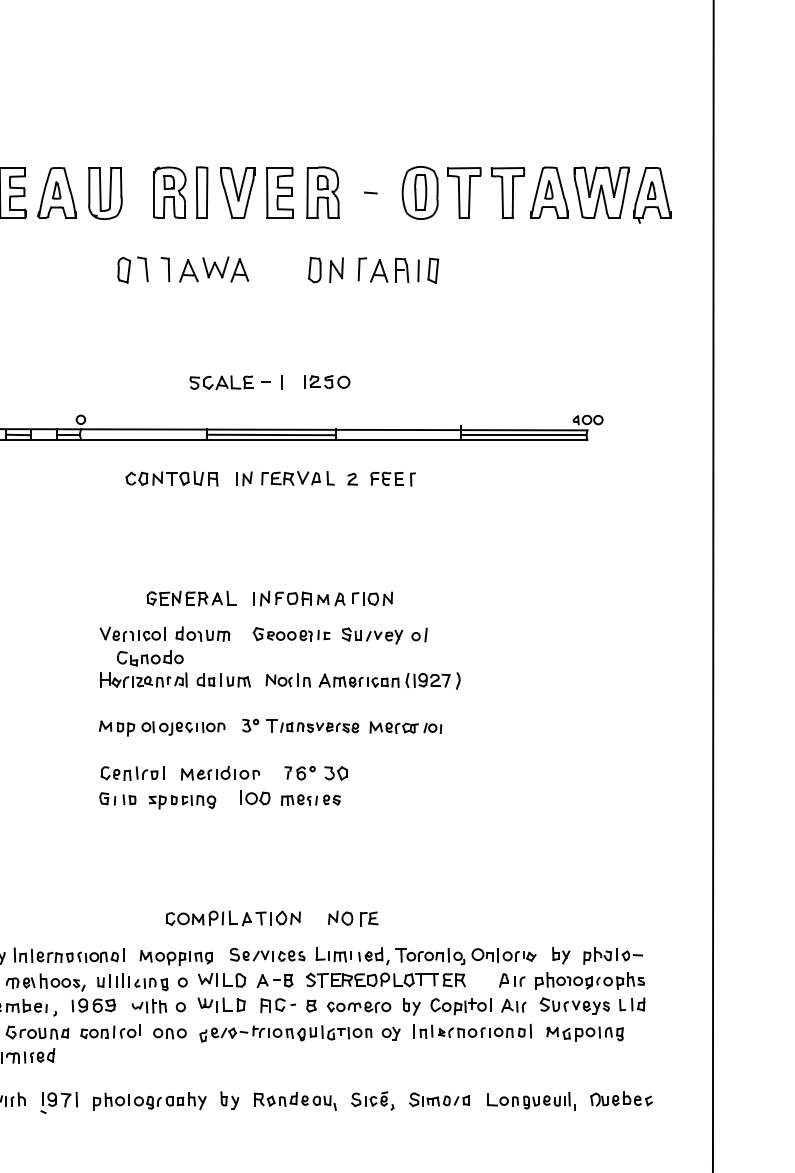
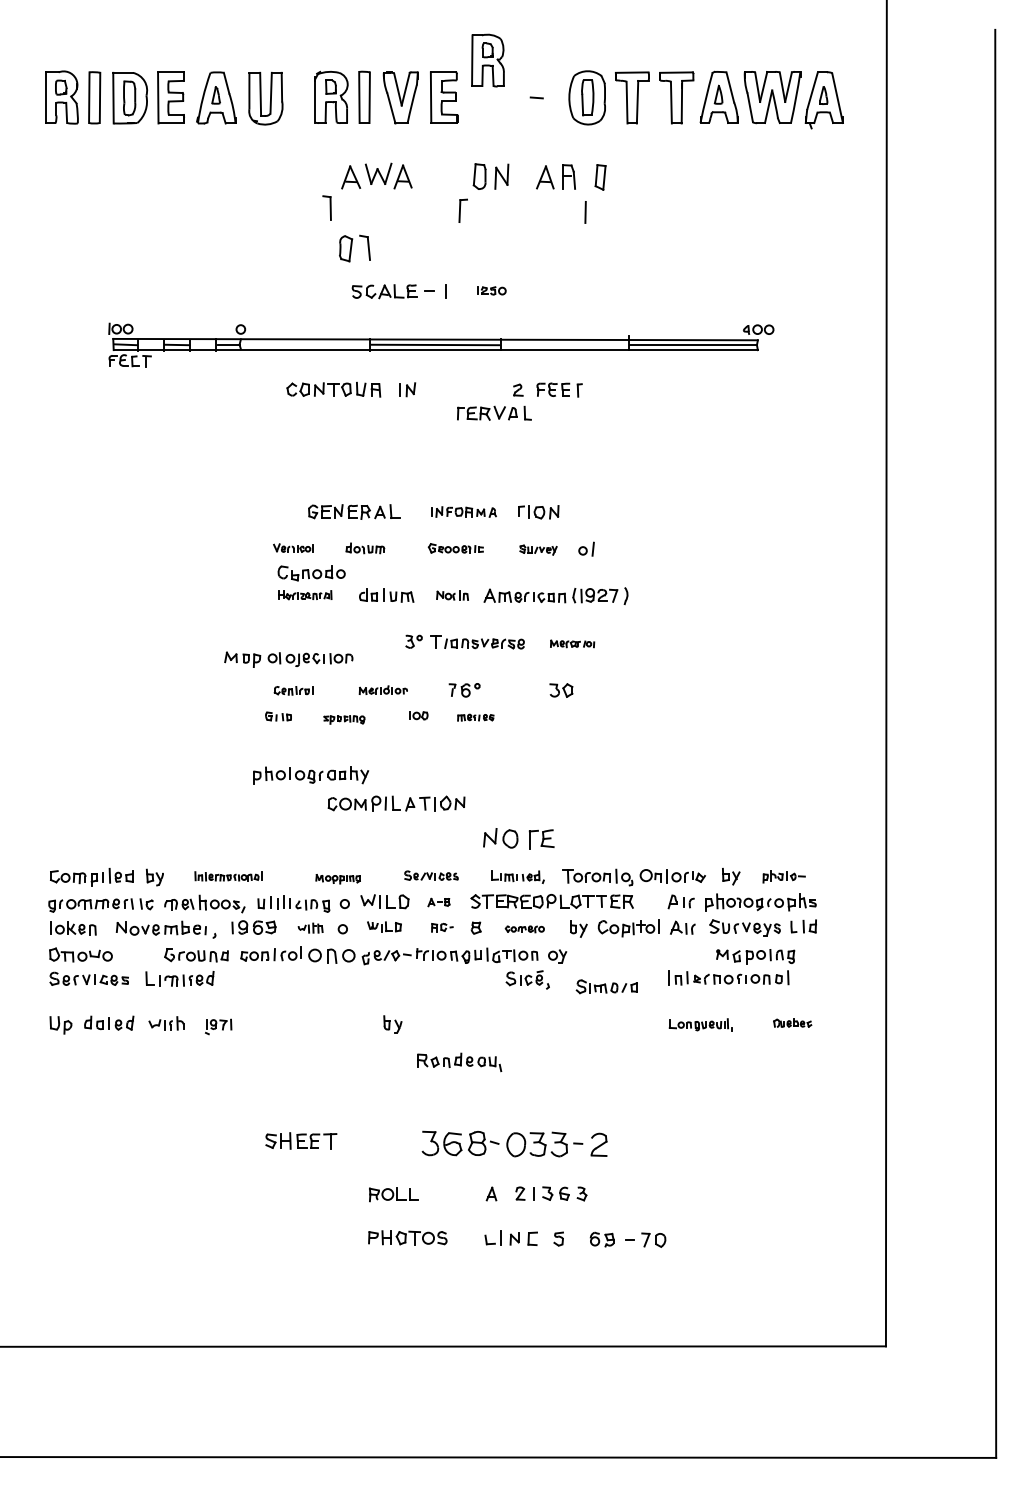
part: (322, 192) -> (487, 60), moved
part: (164, 268) -> (326, 207), moved
part: (361, 268) -> (462, 210), moved
part: (132, 269) -> (354, 248), moved
line: (418, 270) -> (585, 212), moved
part: (326, 381) -> (491, 290), size x0.6
part: (298, 477) -> (494, 412), moved
part: (299, 598) -> (463, 511), size x0.7
part: (132, 633) -> (293, 547), size x0.6
part: (203, 634) -> (365, 548), size x0.7
part: (291, 634) -> (455, 548), size x0.7
part: (372, 635) -> (538, 549), size x0.6
part: (144, 679) -> (305, 594), size x0.6
part: (288, 680) -> (452, 595), size x0.7
part: (405, 727) -> (572, 643), size x0.6
part: (161, 728) -> (288, 659), moved
part: (220, 772) -> (383, 689), size x0.6
part: (132, 773) -> (293, 690), size x0.6
part: (336, 773) -> (561, 690), moved
part: (254, 797) -> (418, 715), size x0.6
part: (117, 798) -> (278, 716), size x0.7
part: (310, 799) -> (475, 717), size x0.6
part: (182, 801) -> (344, 719), size x0.6
part: (233, 918) -> (396, 803), moved
part: (352, 918) -> (518, 838), size x1.4
part: (267, 954) -> (431, 875), size x0.7
part: (68, 955) -> (228, 876), size x0.6
part: (612, 955) -> (783, 876), size x0.7
part: (351, 956) -> (517, 877), size x0.7
part: (175, 958) -> (337, 879), size x0.6
part: (274, 981) -> (438, 902), size x0.6
part: (221, 1004) -> (384, 926), size x0.7
part: (149, 1005) -> (310, 927), size x0.7
part: (278, 1005) -> (442, 927), size x0.6
part: (358, 1007) -> (524, 929), size x0.6
part: (472, 1030) -> (728, 977), moved
part: (169, 1033) -> (331, 956), size x1.4
part: (621, 1098) -> (792, 1022), size x0.6
part: (439, 1099) -> (606, 986), moved
part: (372, 1100) -> (527, 979), moved
part: (531, 1100) -> (700, 1024), size x0.7
part: (150, 1101) -> (311, 775), moved
part: (295, 1101) -> (459, 1062), moved
part: (59, 1102) -> (218, 1026), size x0.7

